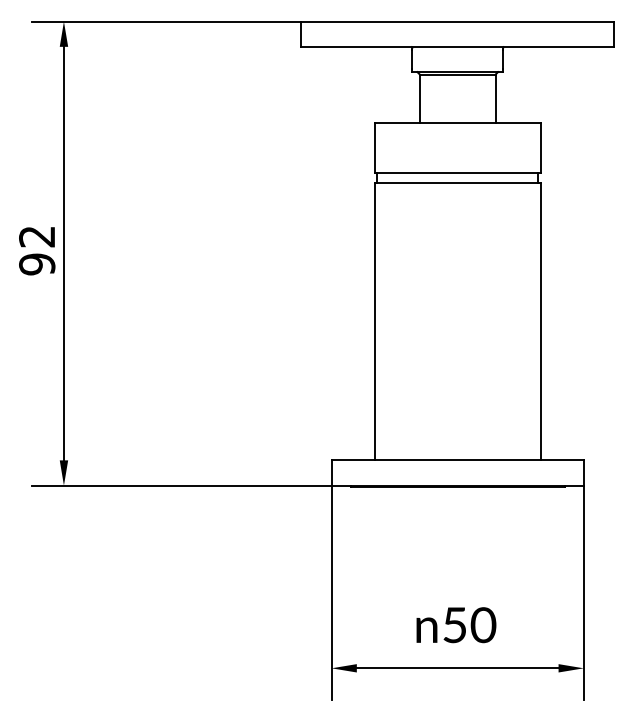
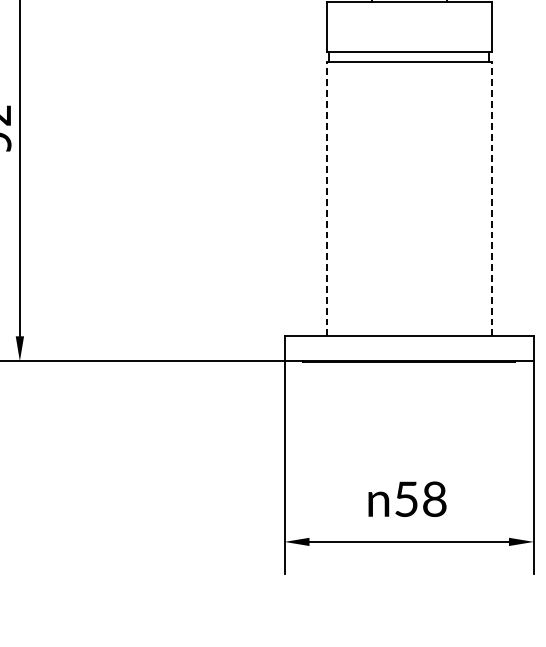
line: (374, 321) -> (326, 198), solid -> dashed
line: (540, 321) -> (491, 198), solid -> dashed
text: (483, 625) -> (434, 499), 50 -> 58

